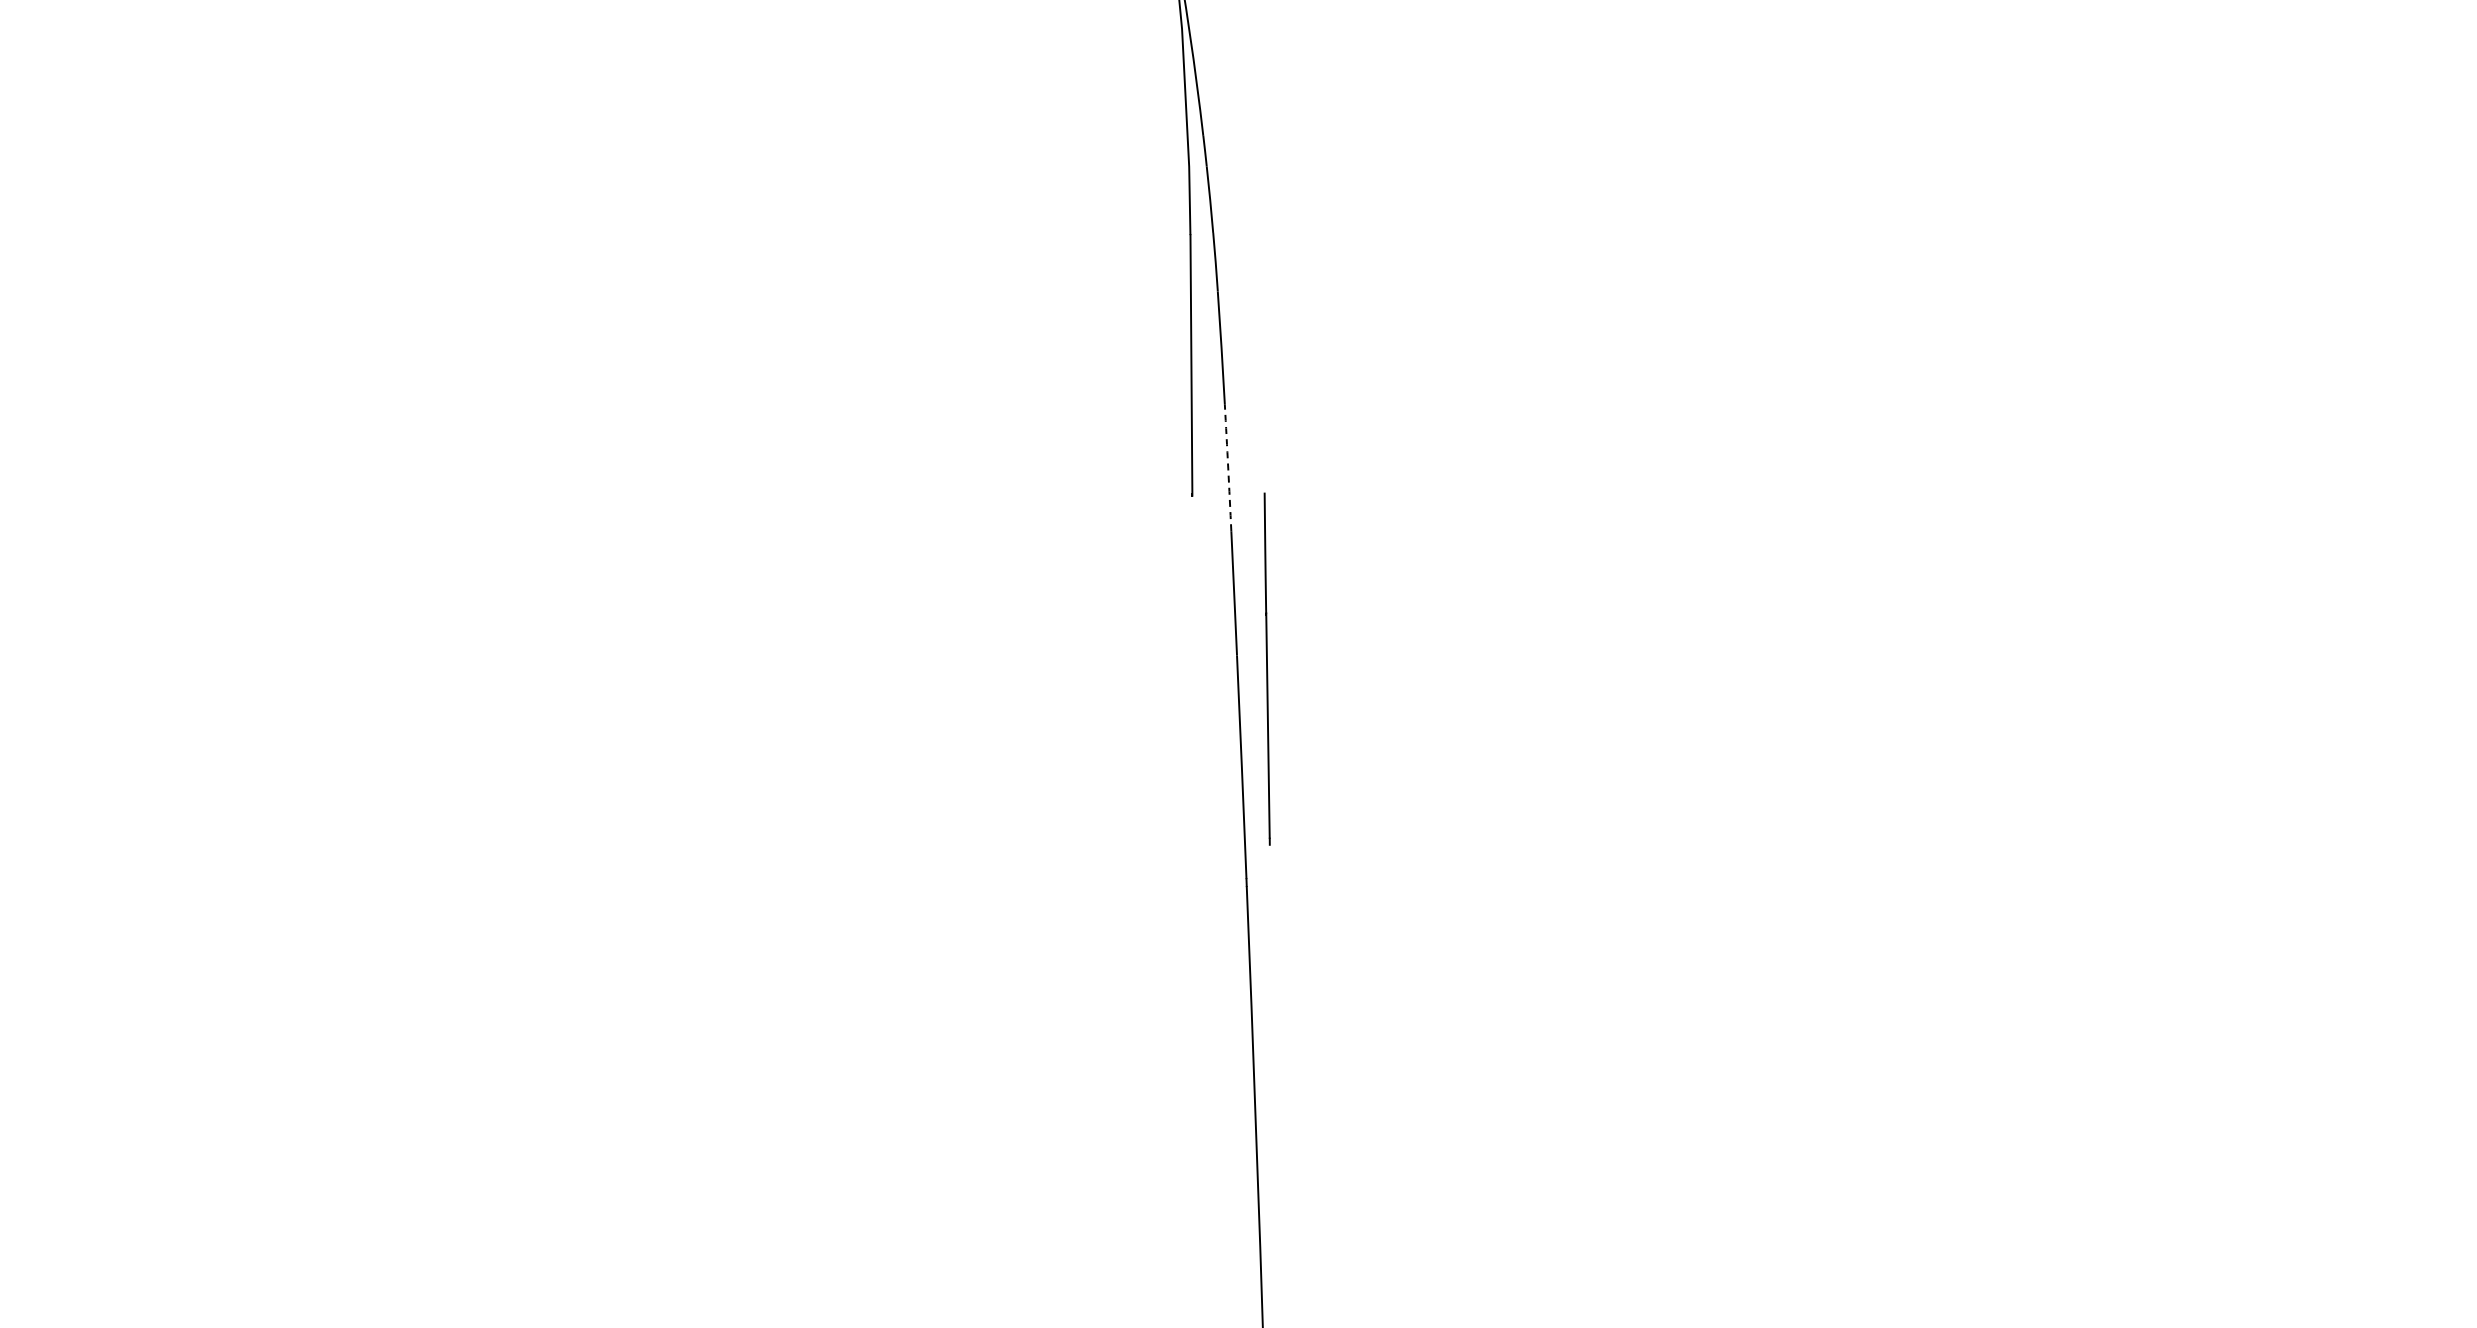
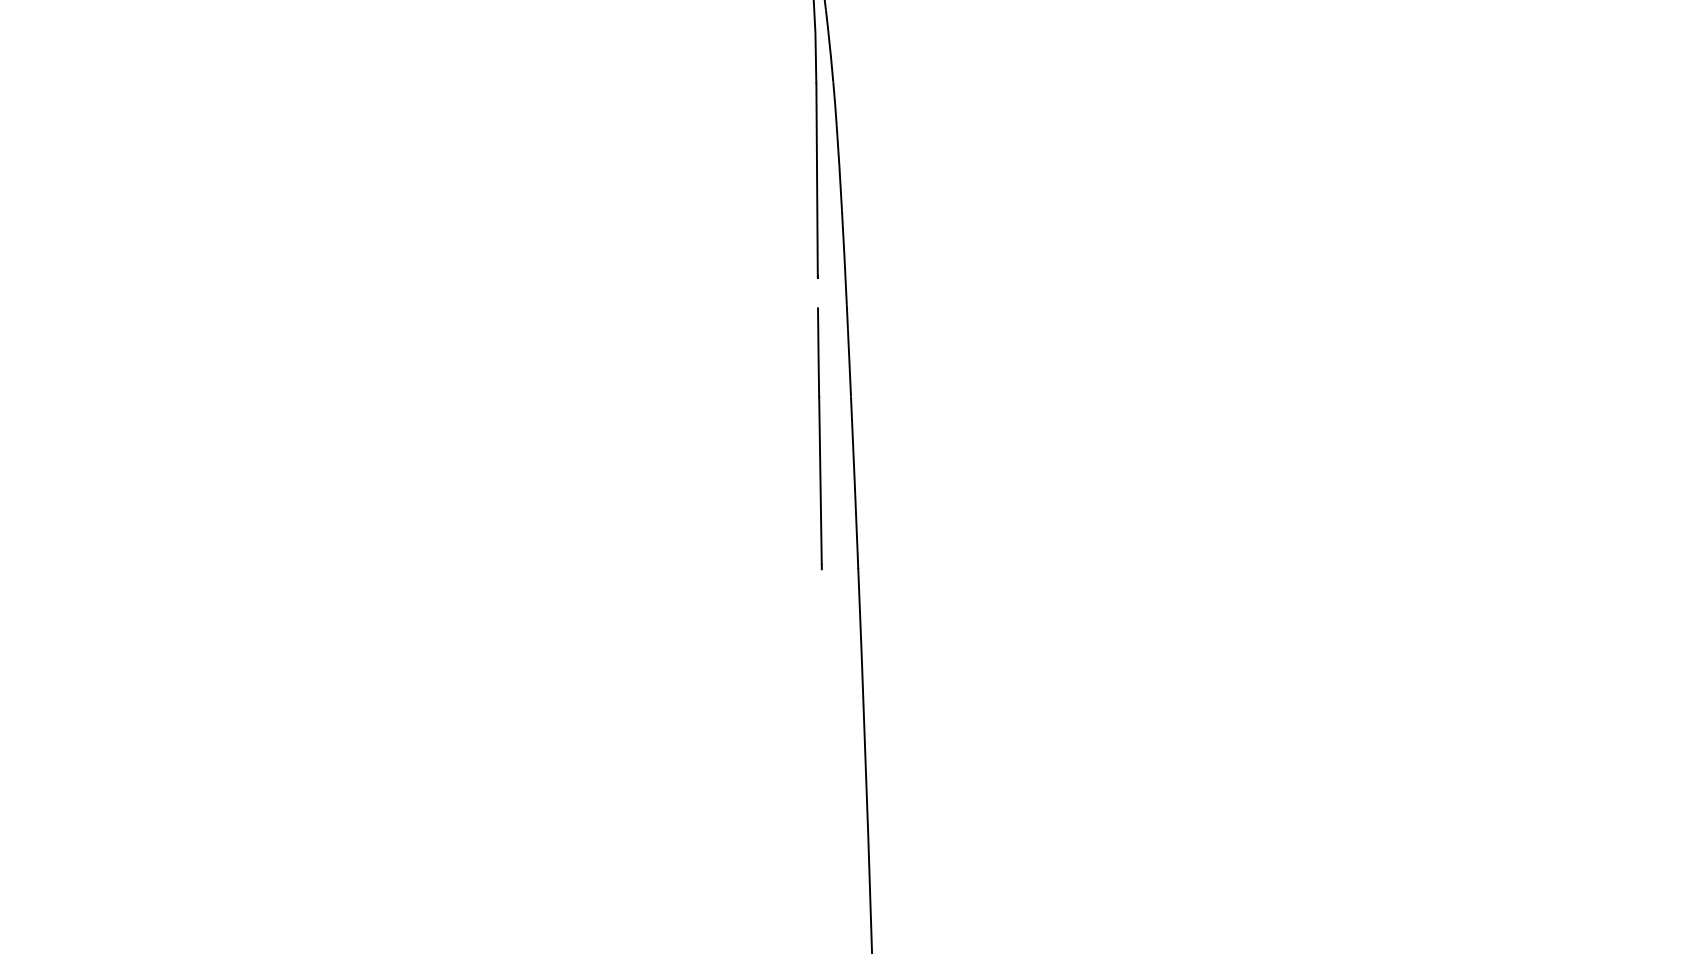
arc: (1228, 468) -> (844, 257), dashed -> solid
line: (1266, 668) -> (819, 438), moved

